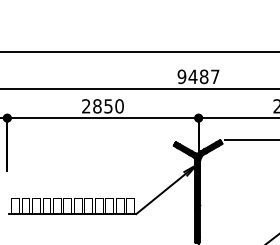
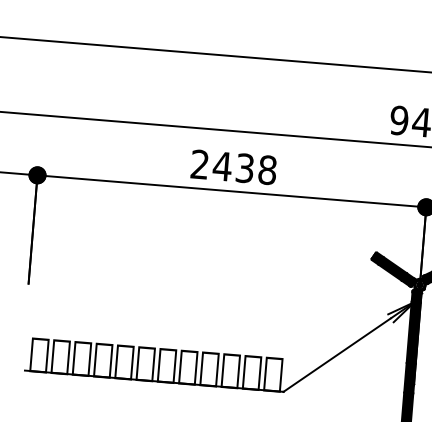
text: (107, 106) -> (243, 168), 2850 -> 2438

